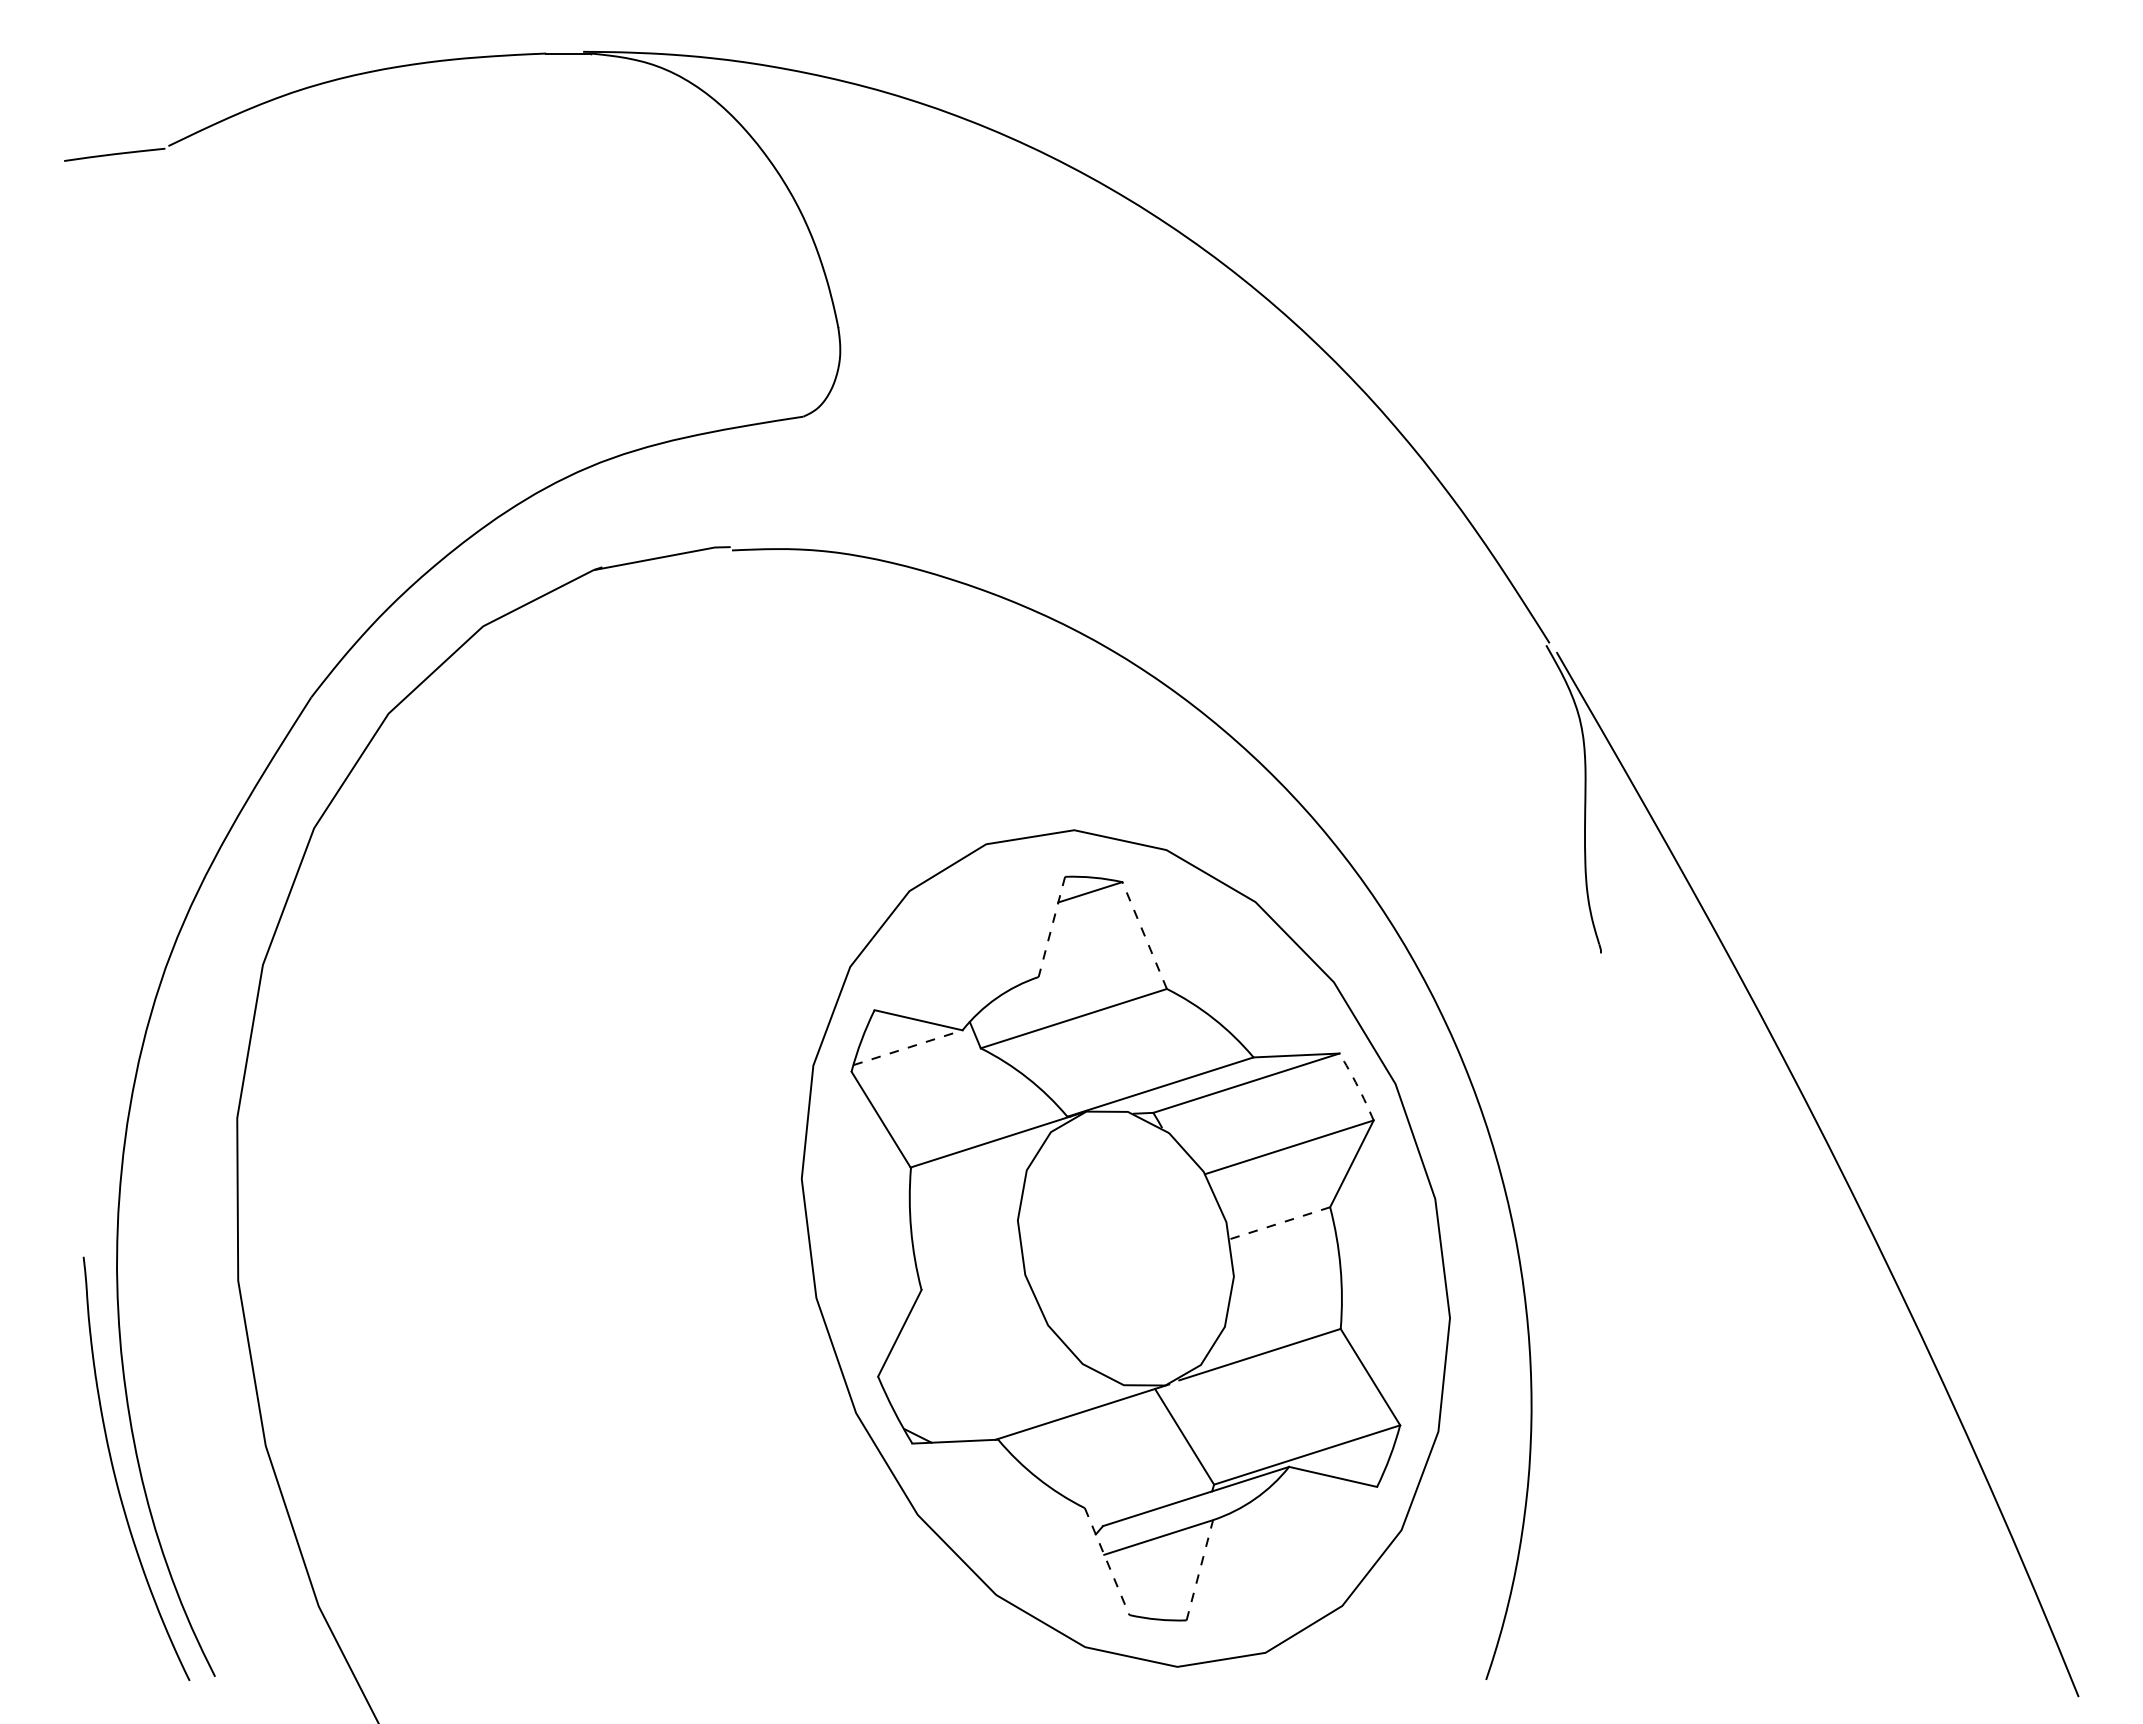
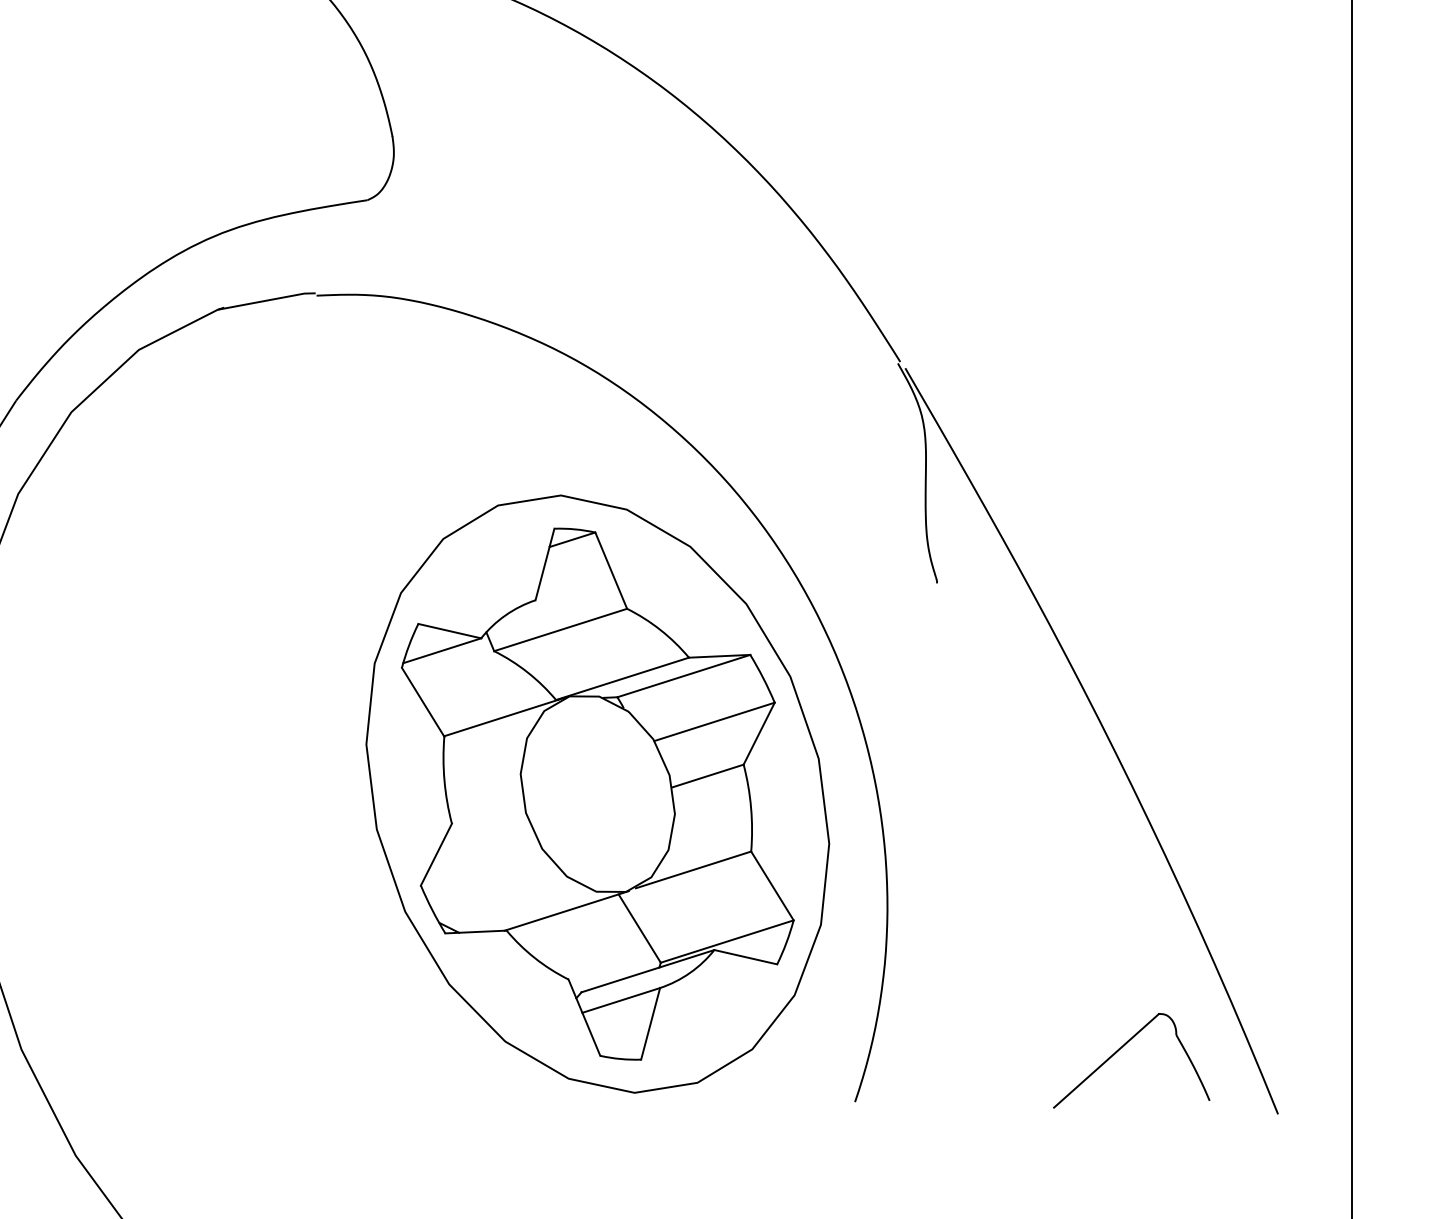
line: (1051, 926) -> (544, 564), dashed -> solid
line: (1144, 935) -> (611, 570), dashed -> solid
line: (908, 1047) -> (442, 650), dashed -> solid
arc: (1357, 1086) -> (763, 678), dashed -> solid
line: (1280, 1222) -> (708, 775), dashed -> solid
line: (1107, 1561) -> (584, 1017), dashed -> solid
line: (1199, 1570) -> (650, 1024), dashed -> solid
part: (1858, 1605) -> (1120, 1049), added

